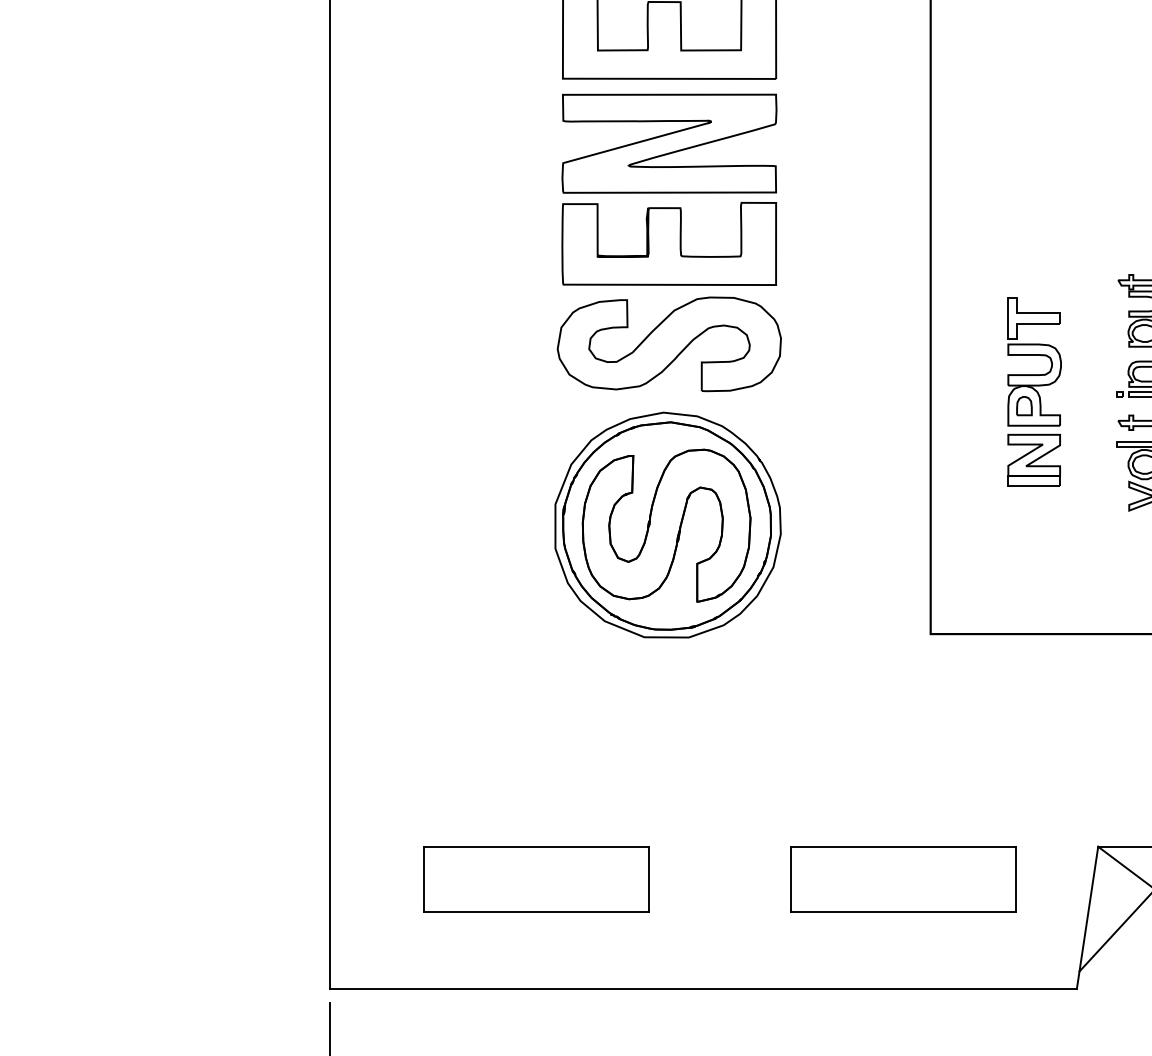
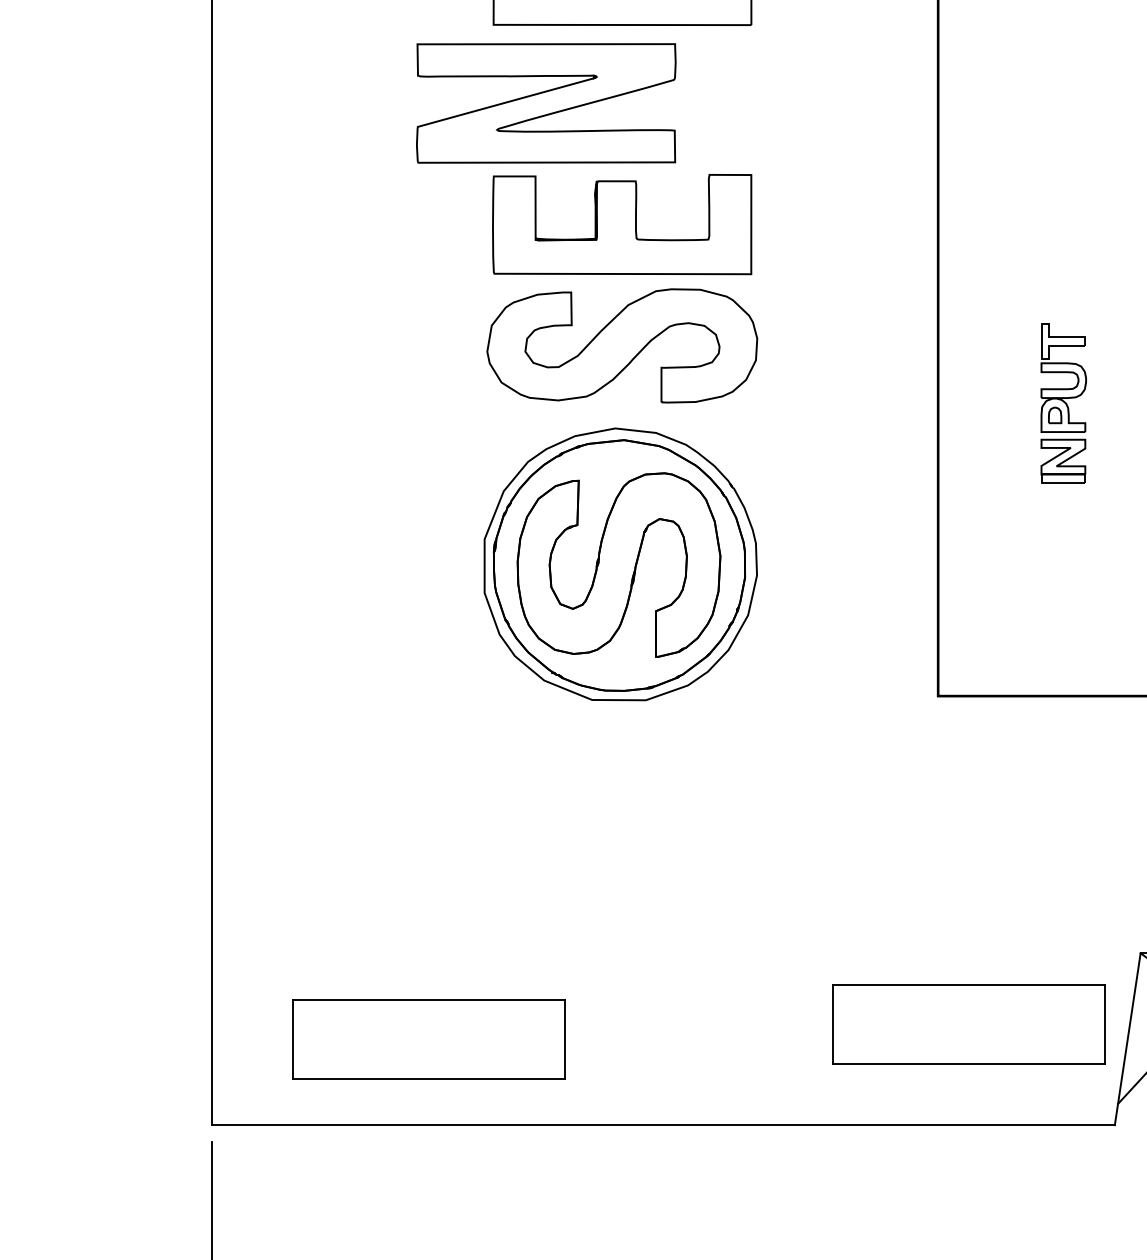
part: (669, 143) -> (546, 103), moved
part: (1034, 391) -> (1063, 402), size x0.7
part: (536, 879) -> (429, 1039), moved
part: (903, 879) -> (969, 1024), moved

